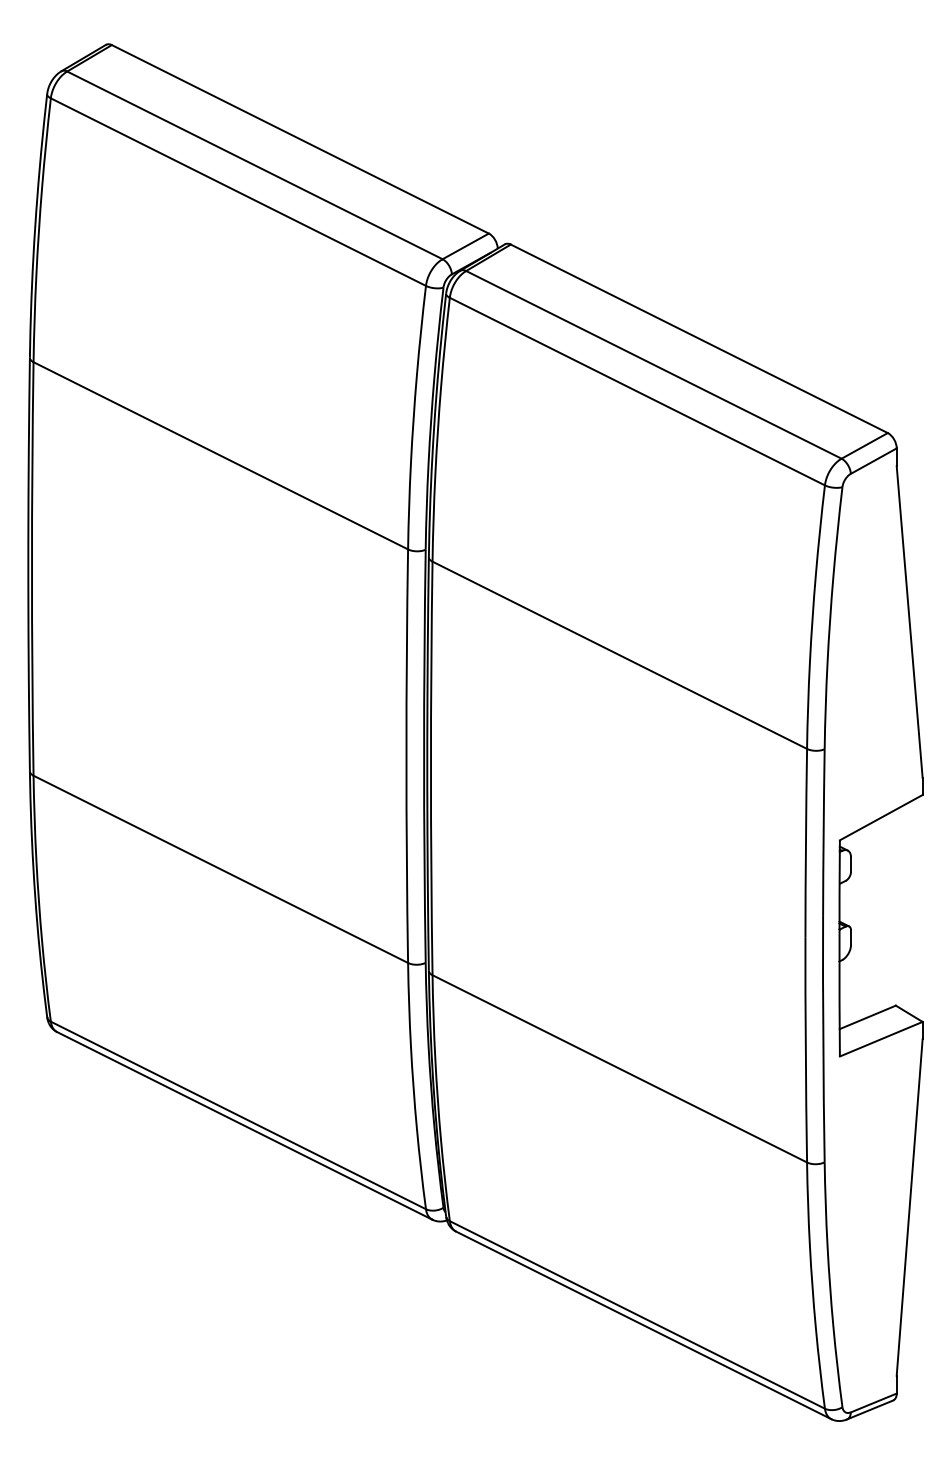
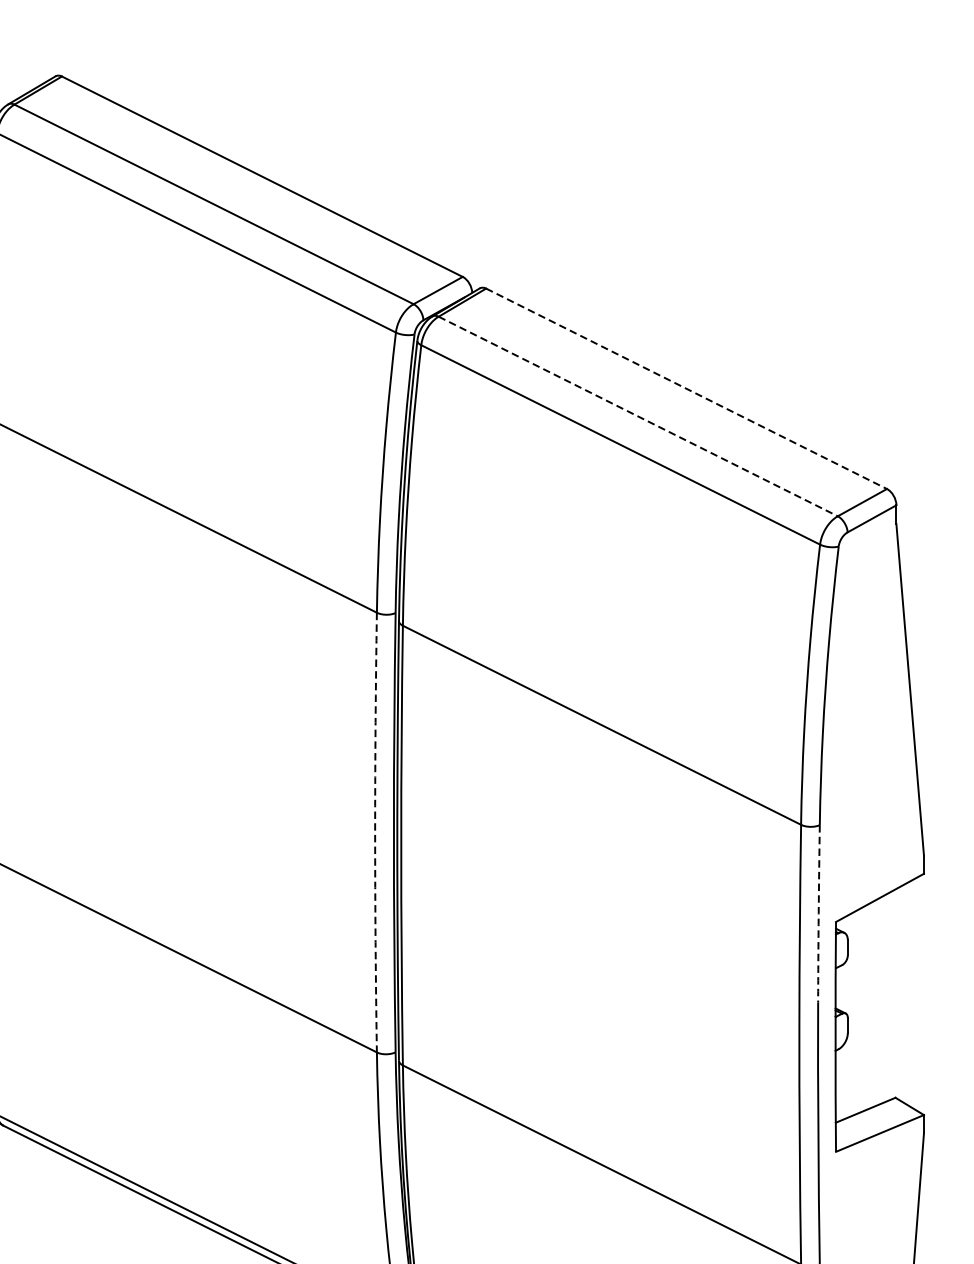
line: (699, 338) -> (686, 388), solid -> dashed
line: (653, 364) -> (637, 416), solid -> dashed
arc: (406, 756) -> (375, 832), solid -> dashed
arc: (823, 832) -> (818, 913), solid -> dashed

